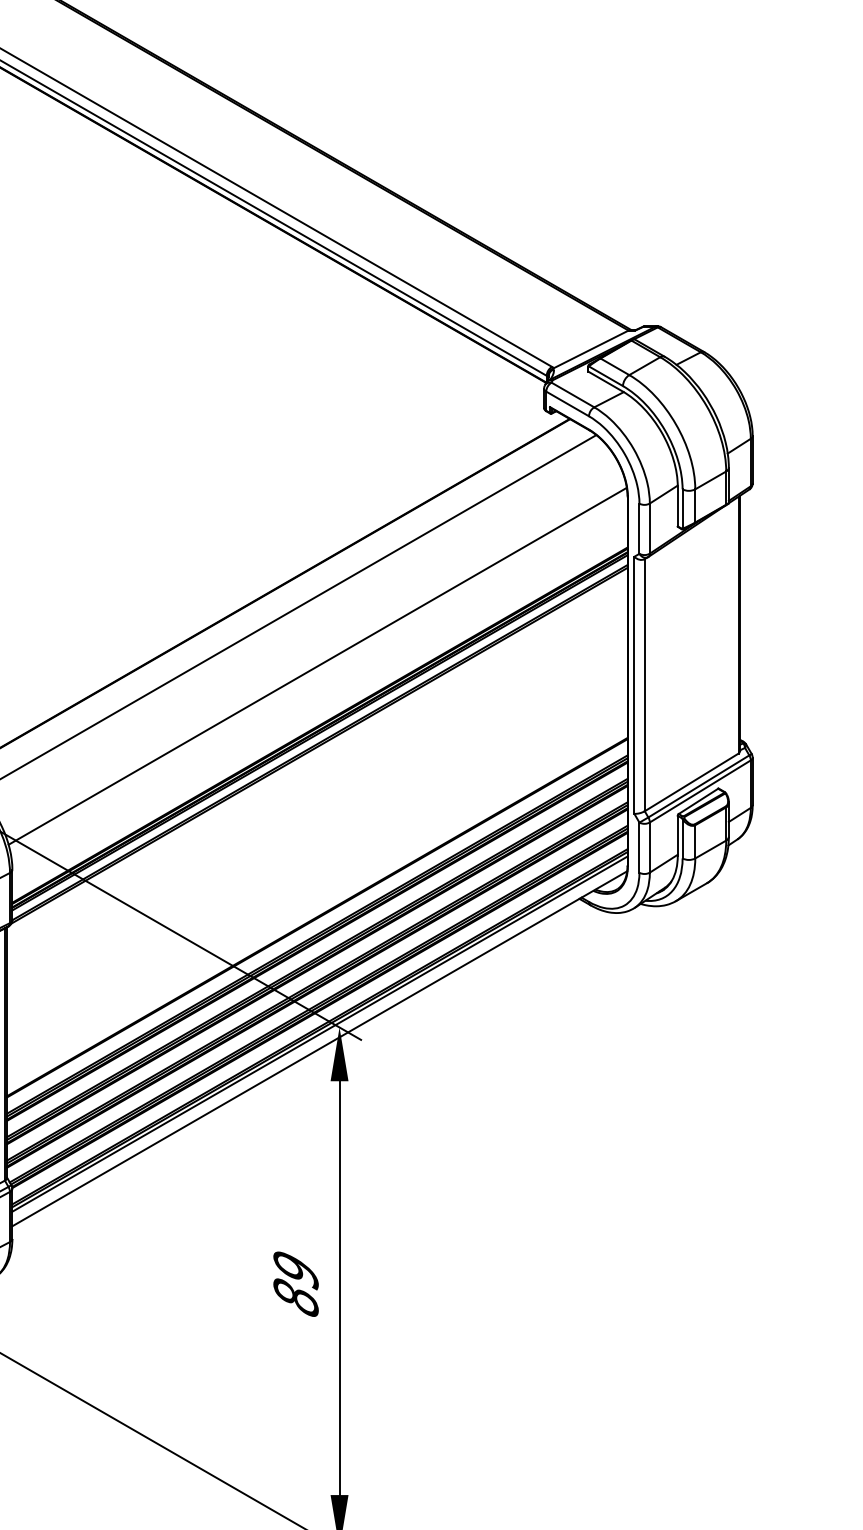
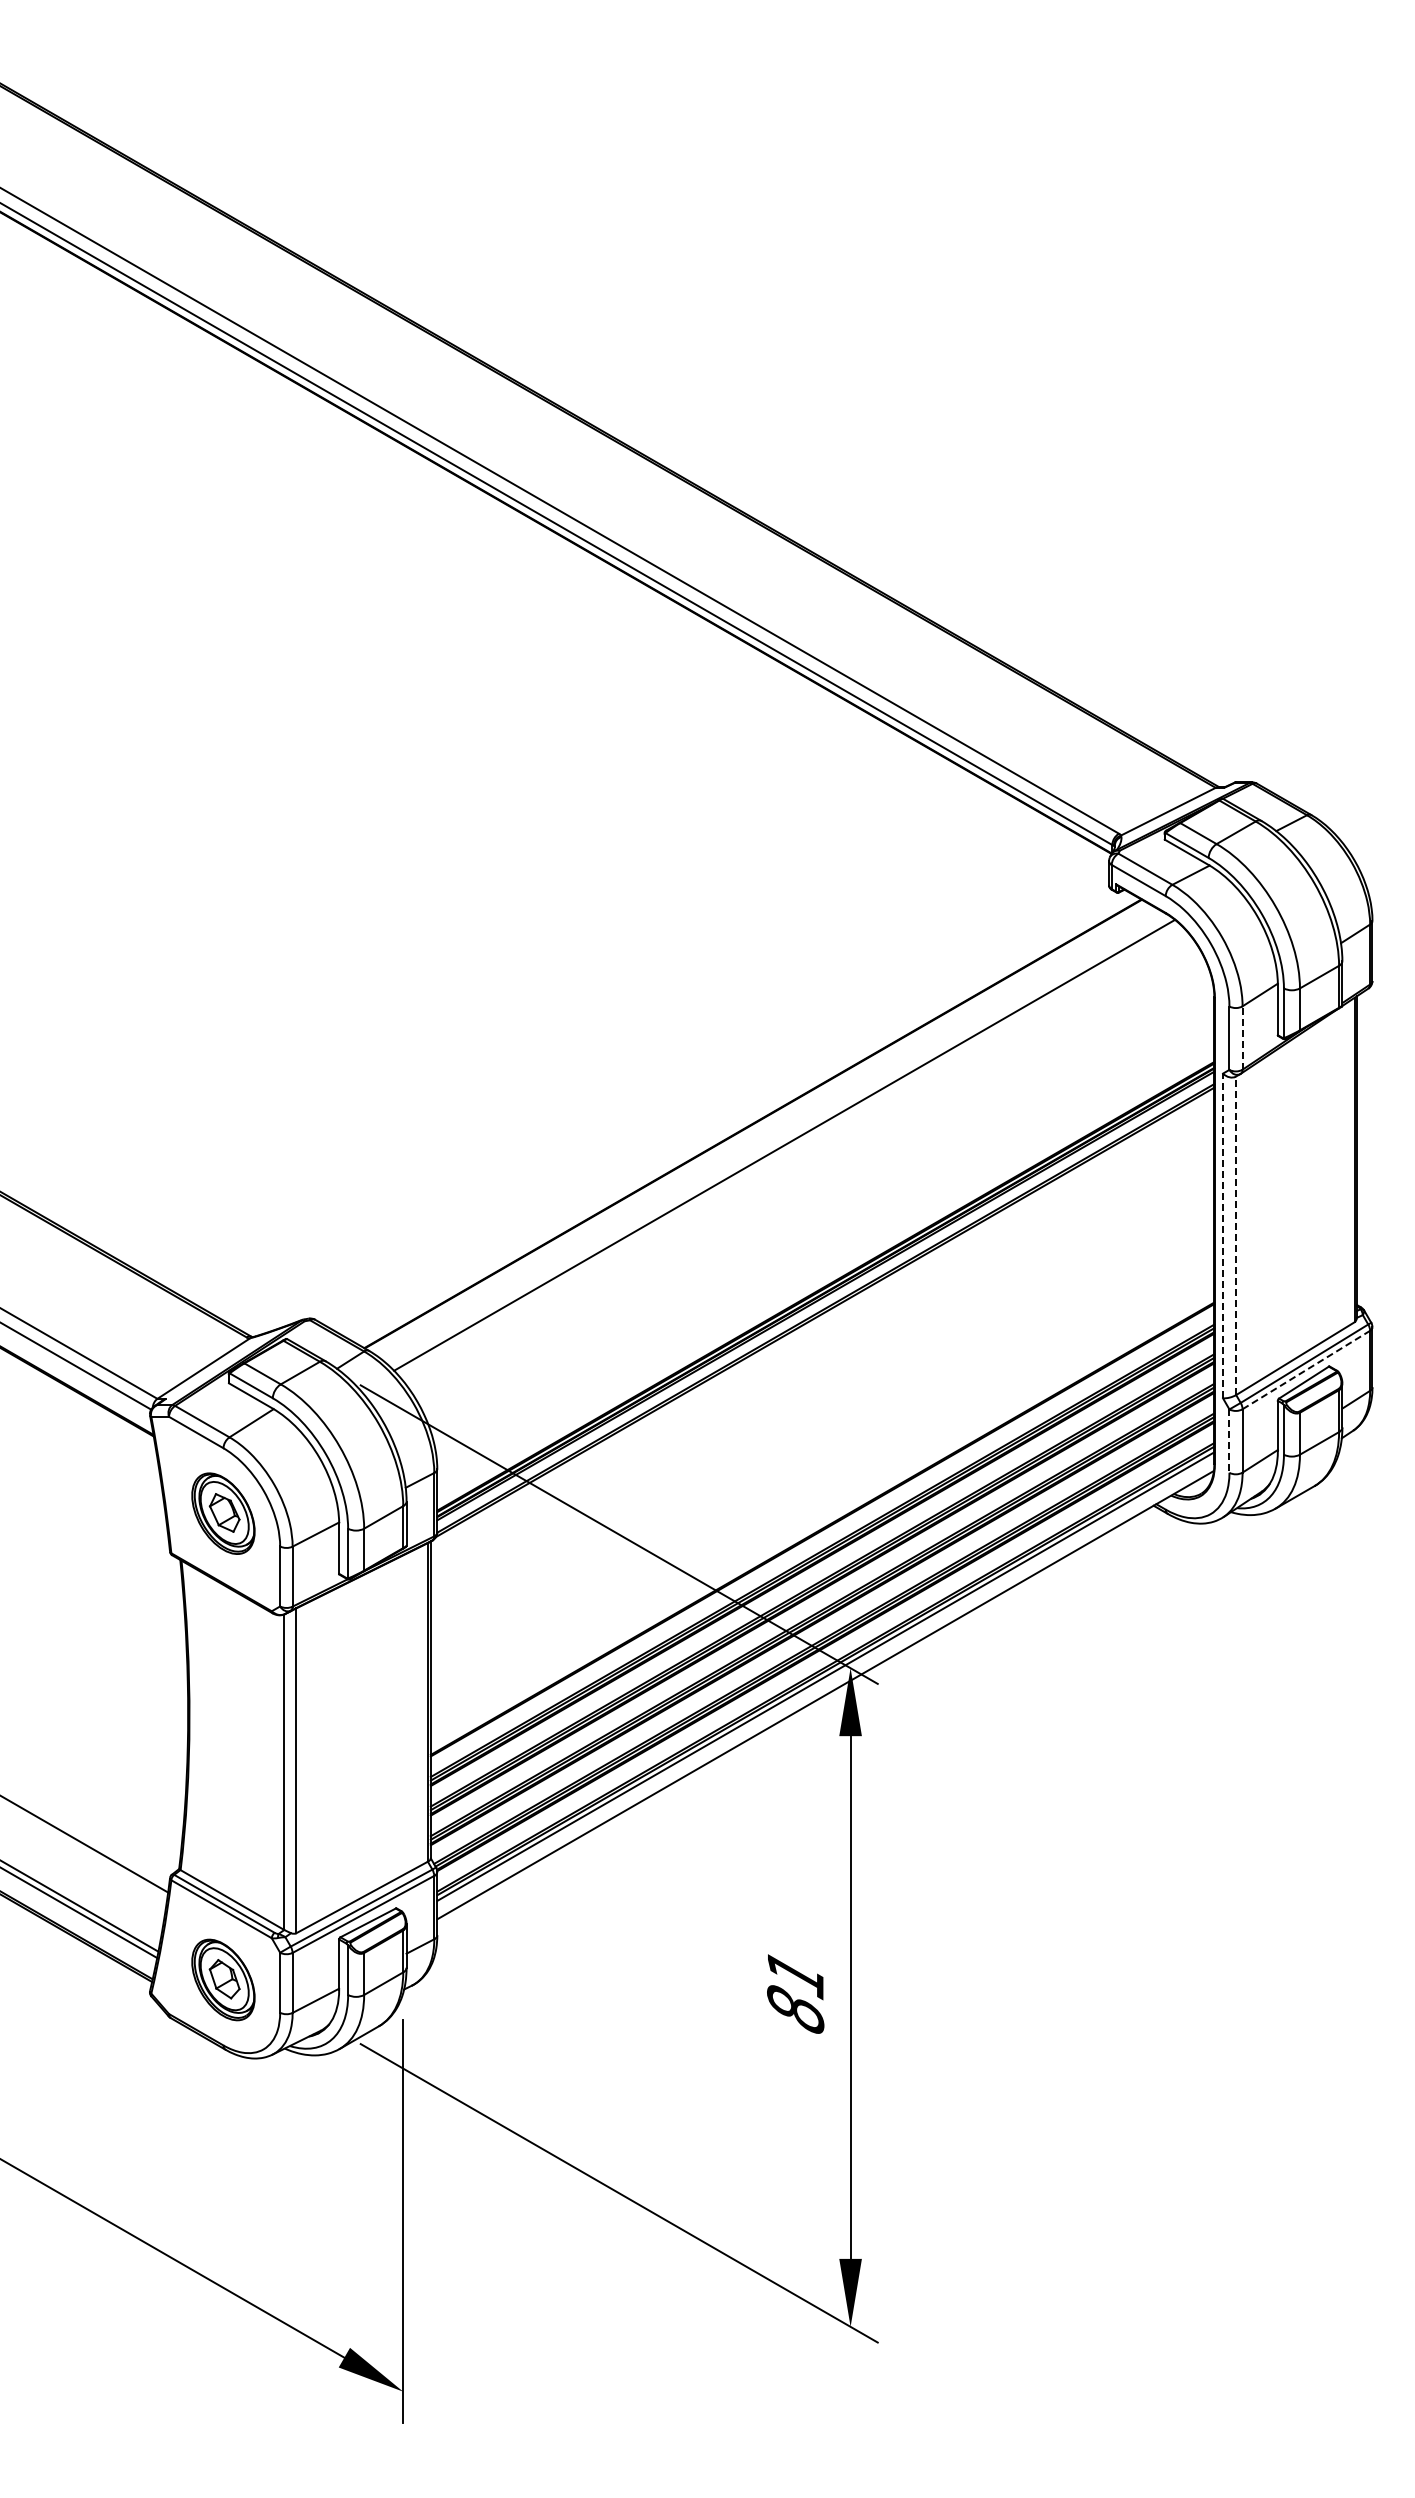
line: (649, 529) -> (1242, 1038), solid -> dashed
line: (317, 665) -> (822, 1211), removed
line: (634, 684) -> (1223, 1235), solid -> dashed
line: (645, 684) -> (1236, 1235), solid -> dashed
line: (700, 791) -> (1306, 1370), solid -> dashed
line: (639, 848) -> (1229, 1441), solid -> dashed
text: (295, 1270) -> (795, 1975), 89 -> 81

